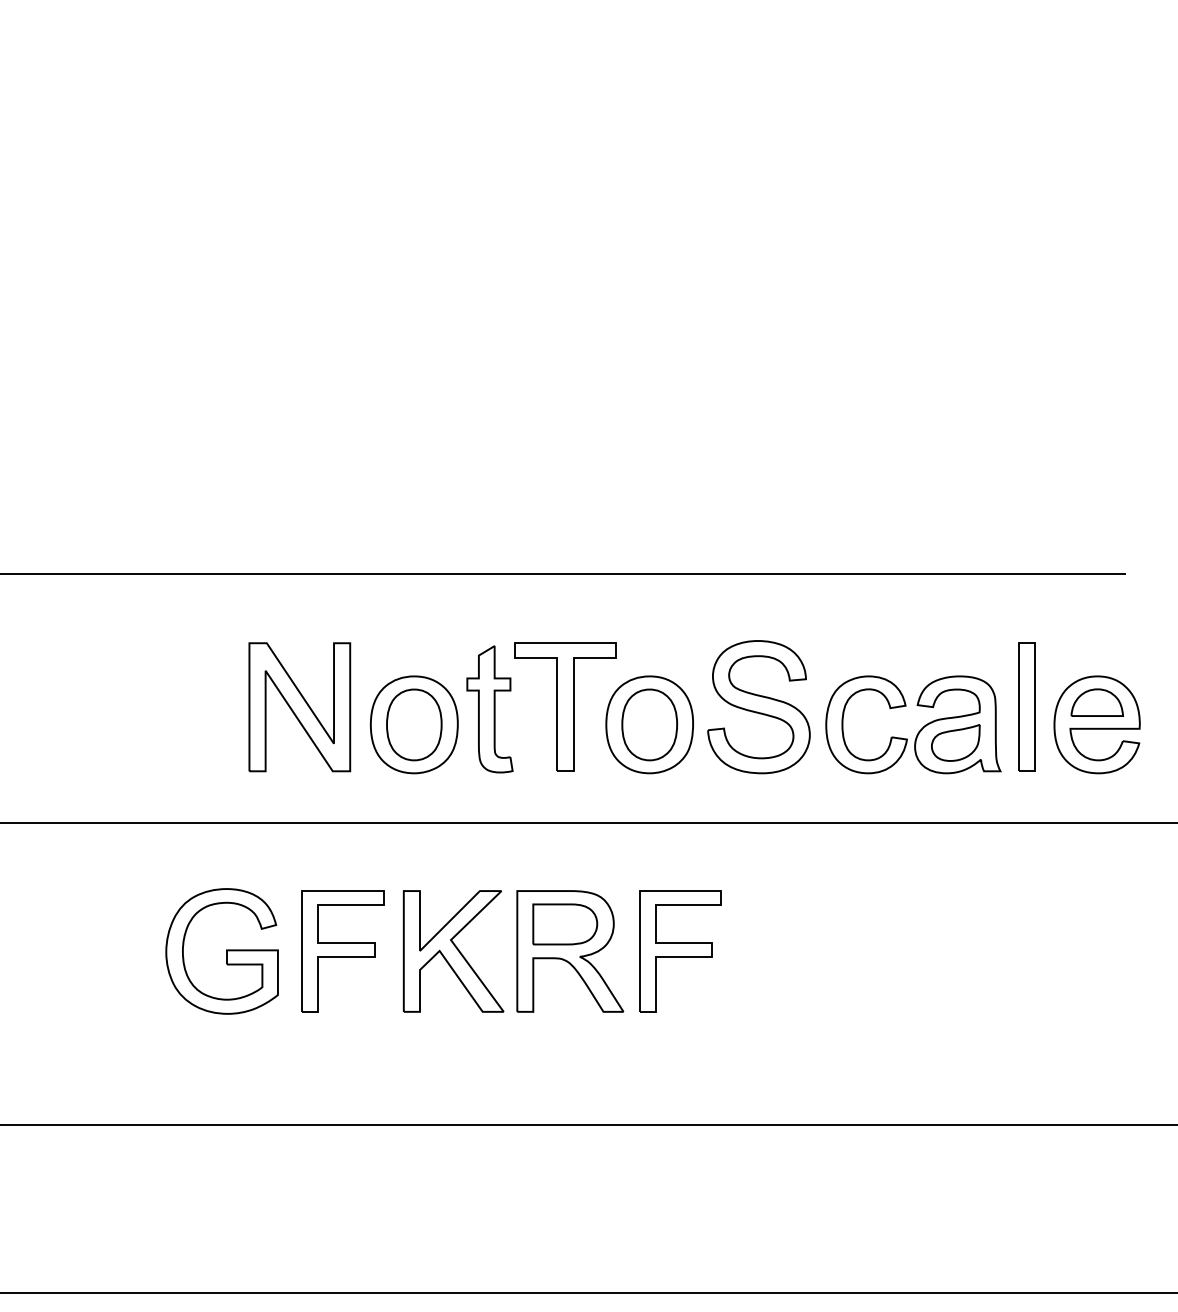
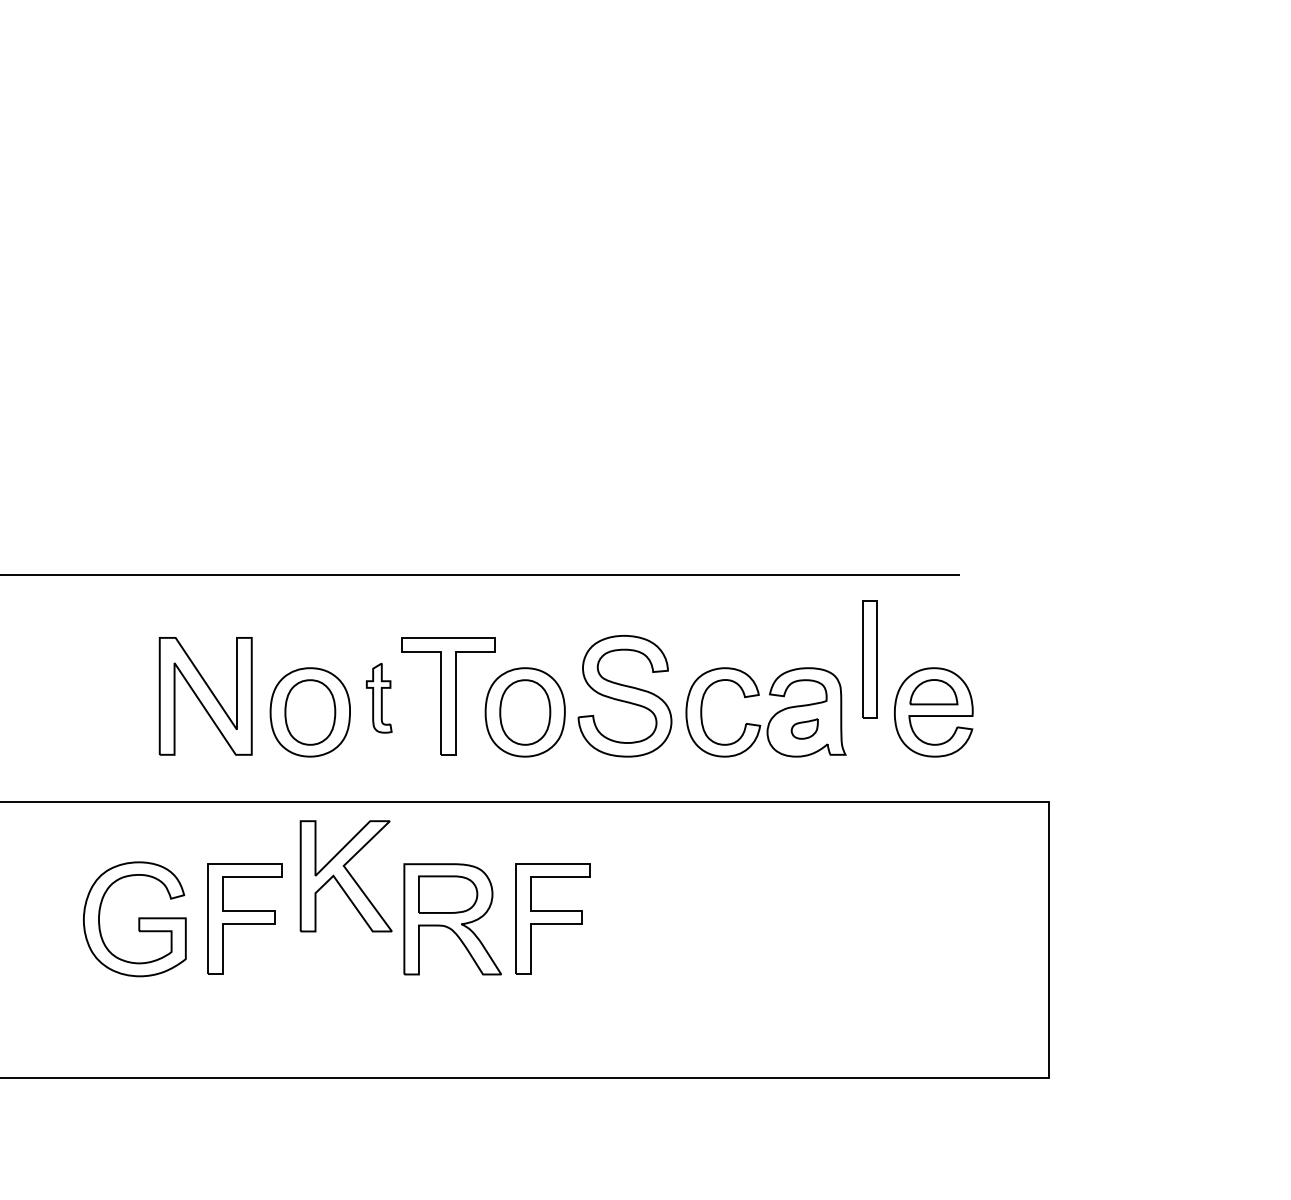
part: (1026, 707) -> (869, 659), moved
part: (488, 708) -> (378, 697), size x0.6
part: (955, 742) -> (804, 728), size x0.6
part: (452, 951) -> (345, 876), moved

